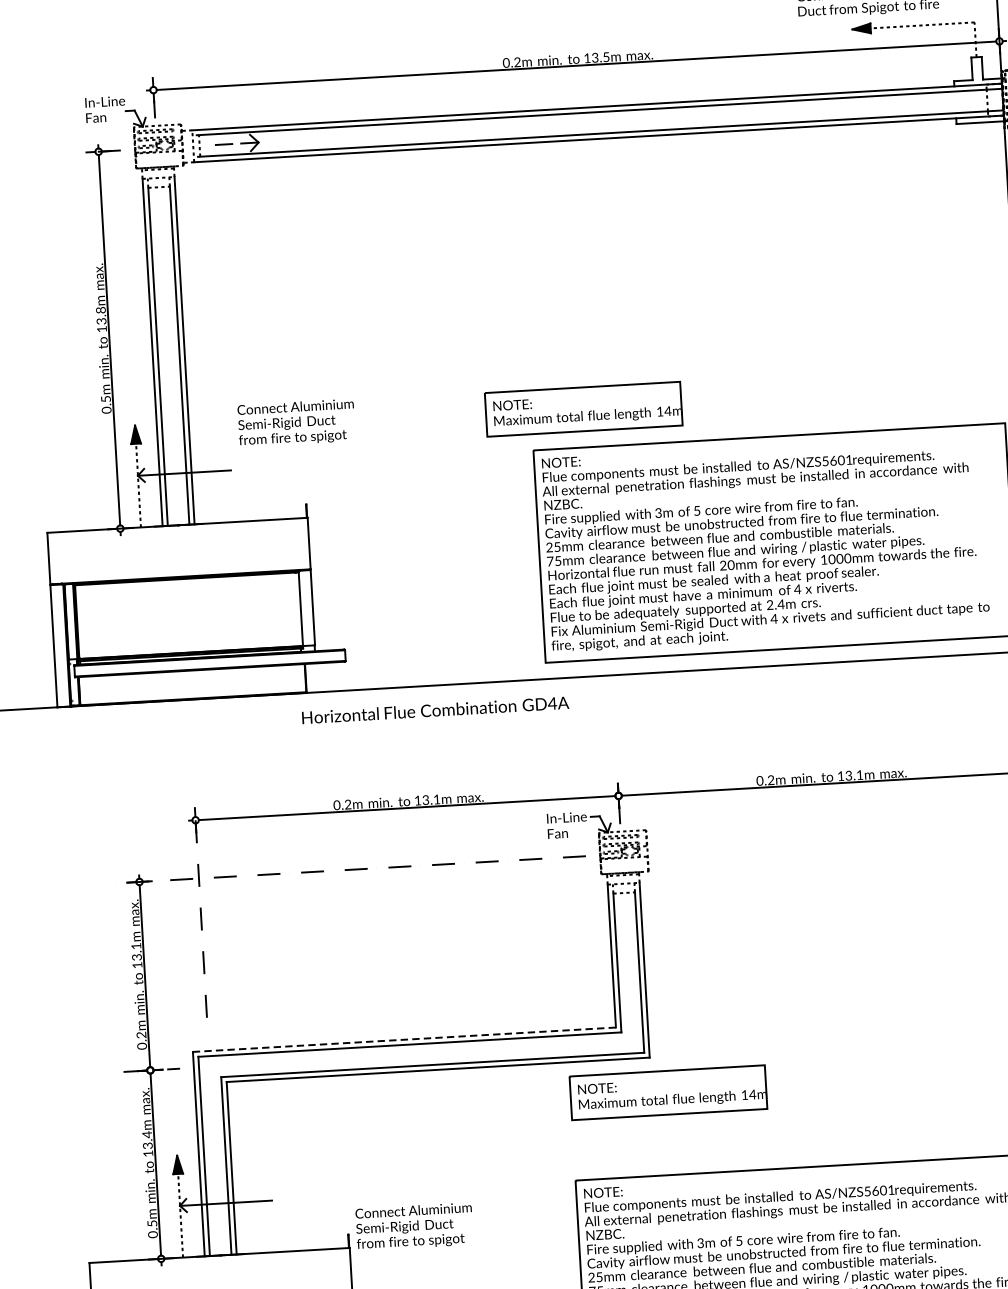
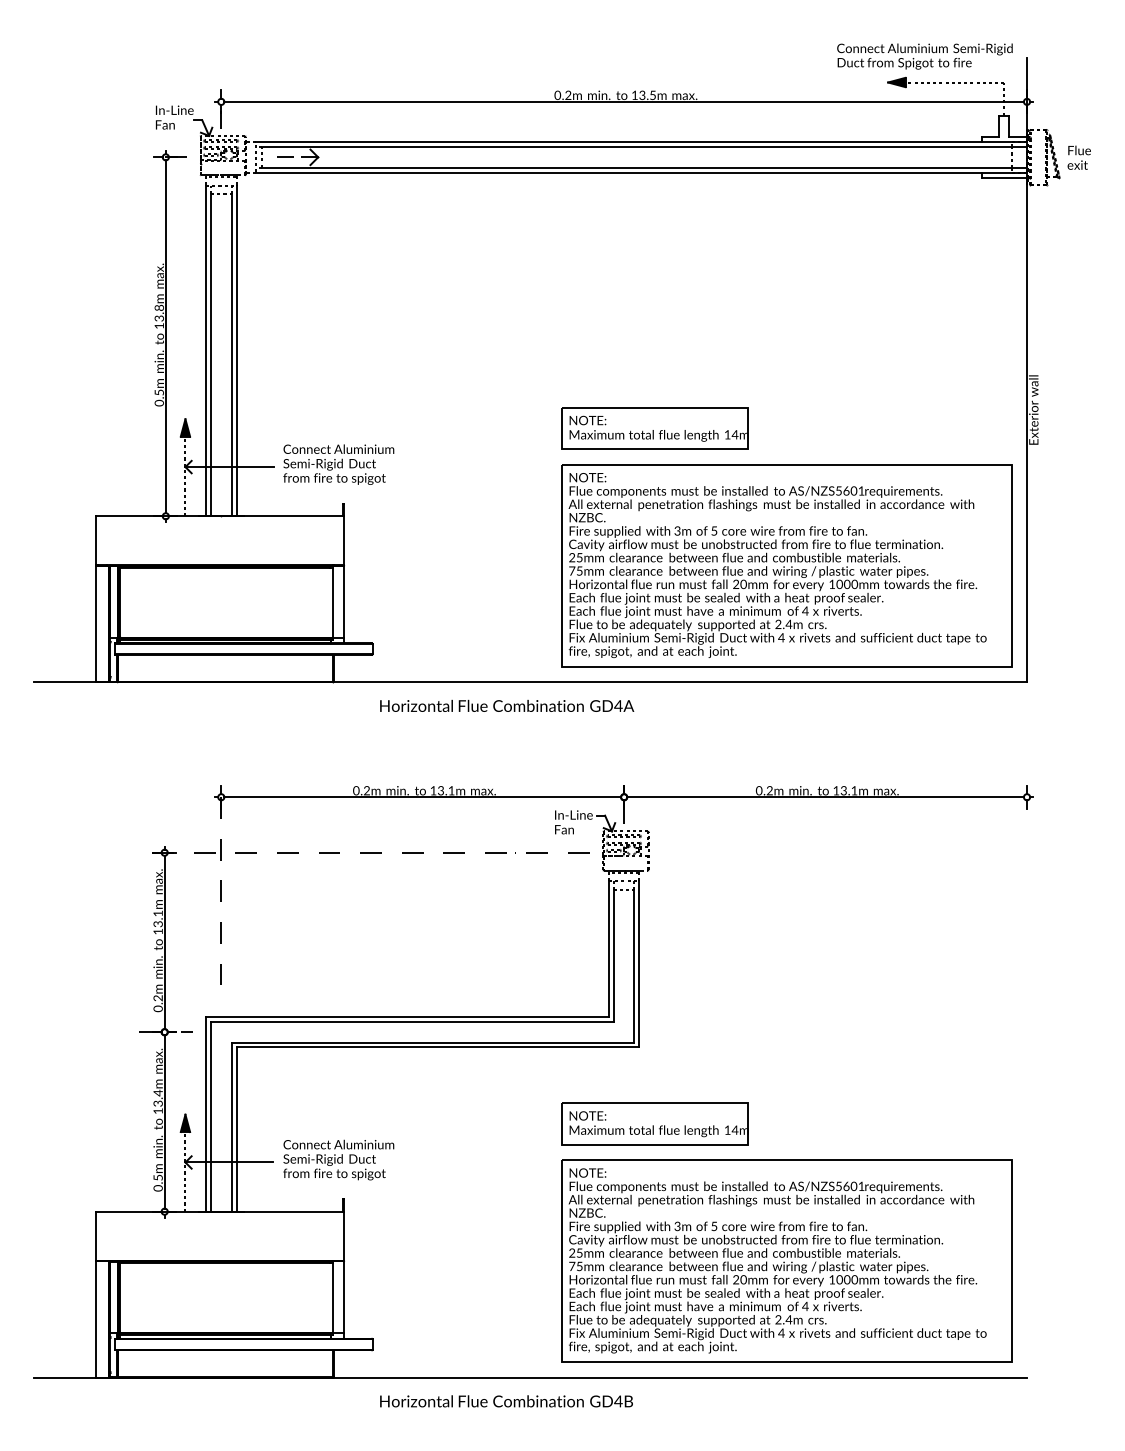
part: (582, 409) -> (654, 428), moved
text: (296, 422) -> (338, 464), moved
text: (435, 709) -> (507, 705), moved
line: (404, 1040) -> (407, 1017), dashed -> solid
part: (667, 1092) -> (654, 1123), moved
text: (414, 1226) -> (338, 1159), moved

